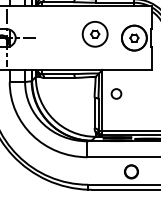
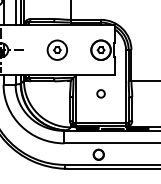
part: (94, 33) -> (56, 49), moved
circle: (115, 93) -> (100, 93), moved

